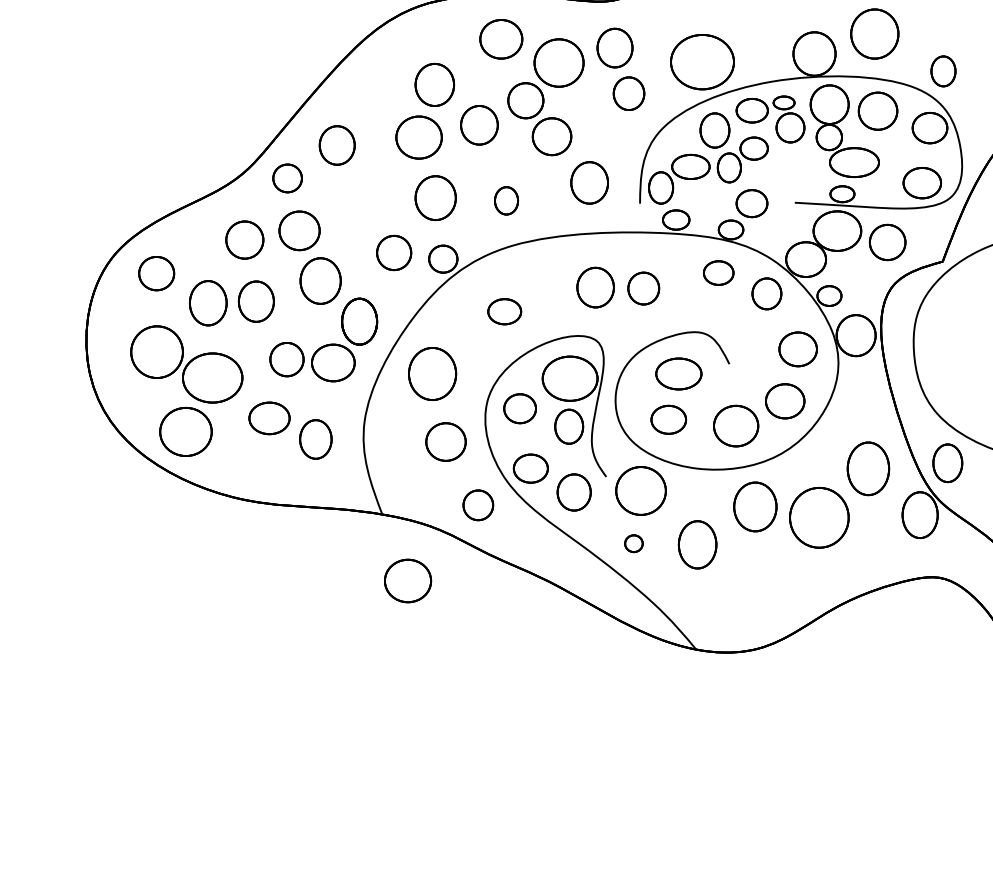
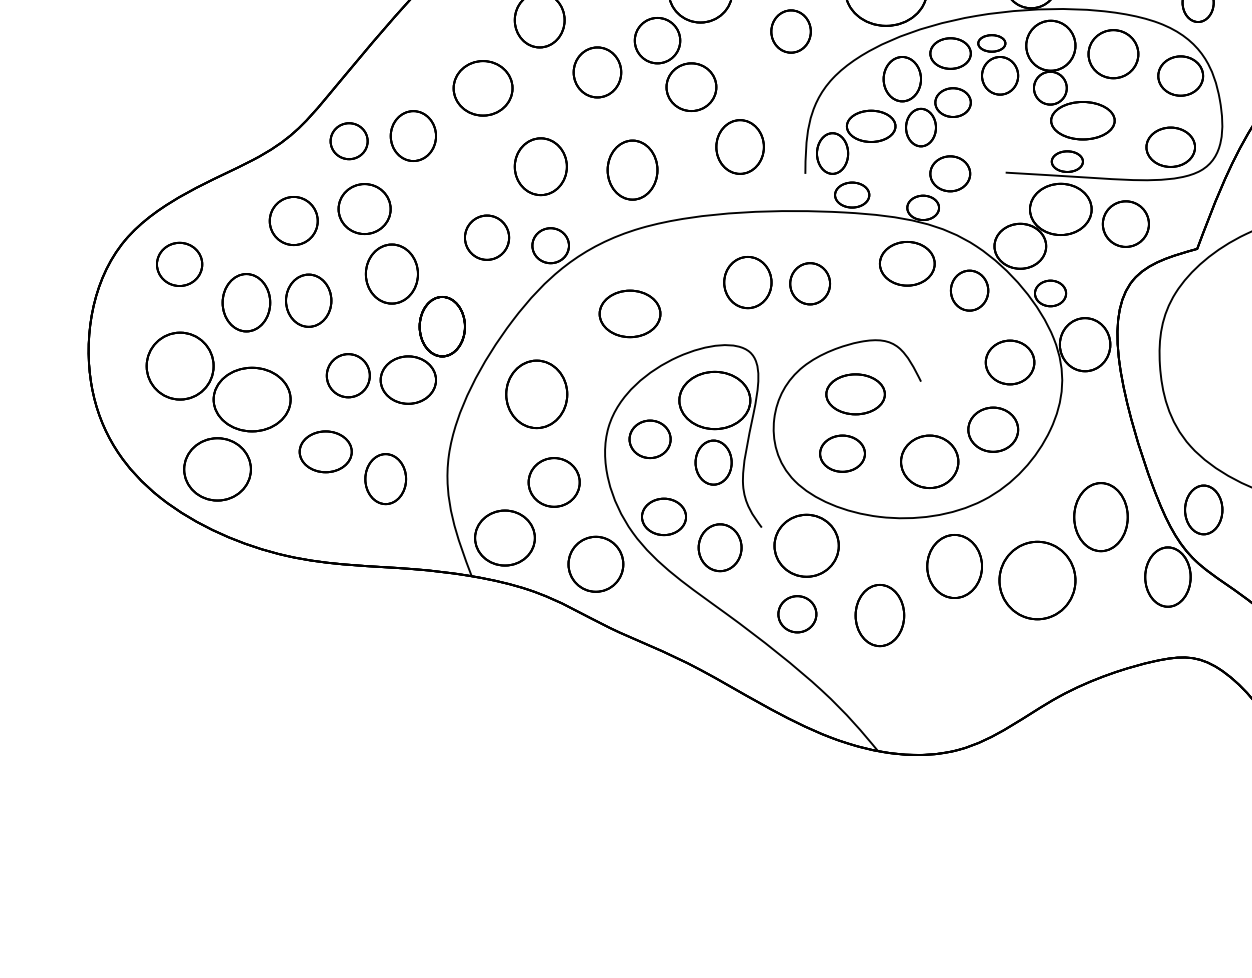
part: (418, 137) -> (482, 88), moved
part: (336, 145) -> (412, 136), moved
part: (506, 200) -> (632, 169), size x1.67
part: (718, 272) -> (906, 262), size x1.43
part: (504, 311) -> (629, 313), size x1.43
part: (478, 505) -> (596, 564), size x1.43
part: (633, 543) -> (796, 613), size x1.67
part: (408, 580) -> (505, 537), moved

